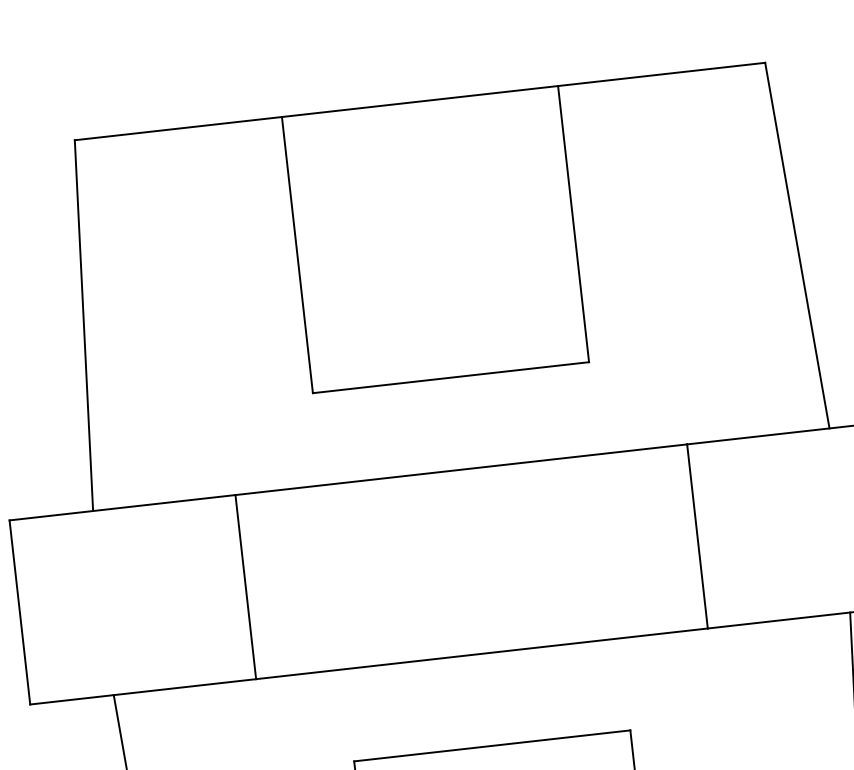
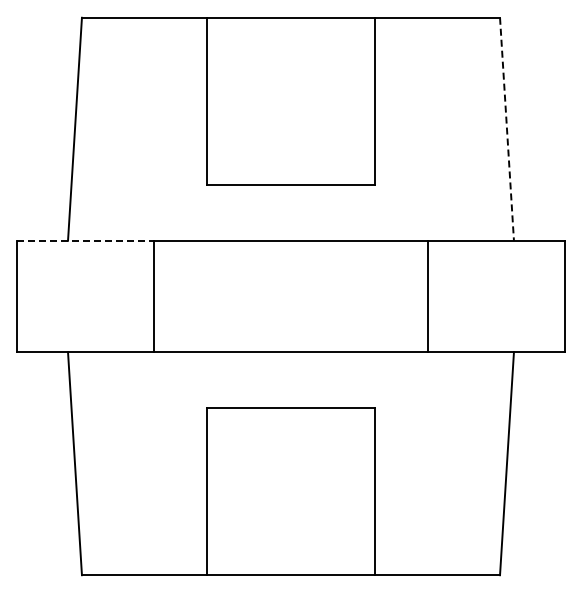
line: (798, 245) -> (507, 129), solid -> dashed
line: (123, 507) -> (86, 240), solid -> dashed

